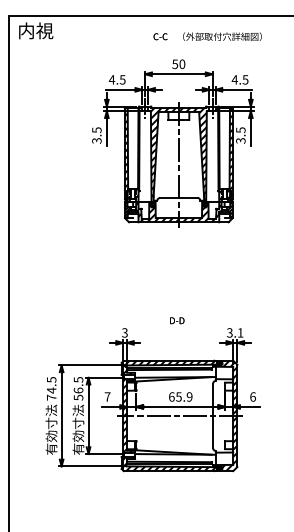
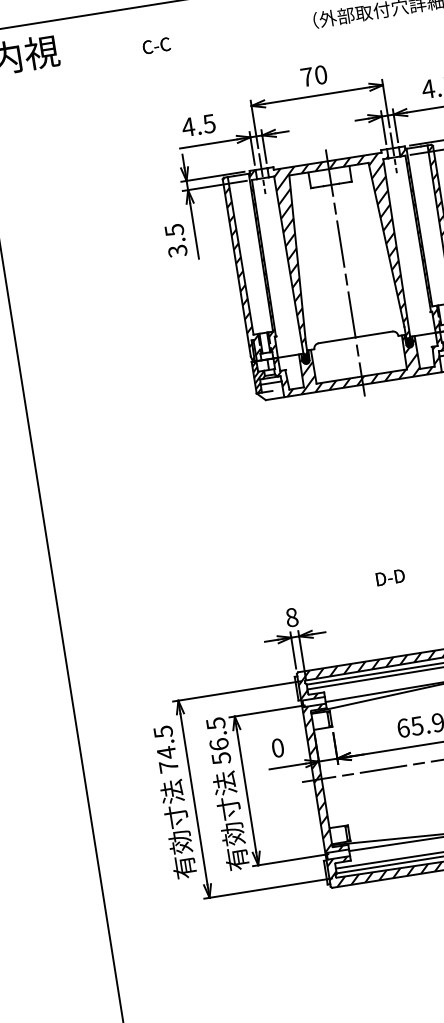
text: (160, 36) -> (156, 45), moved
text: (175, 64) -> (307, 77), 50 -> 70
text: (124, 332) -> (290, 616), 3 -> 8
text: (107, 396) -> (277, 747), 7 -> 0

